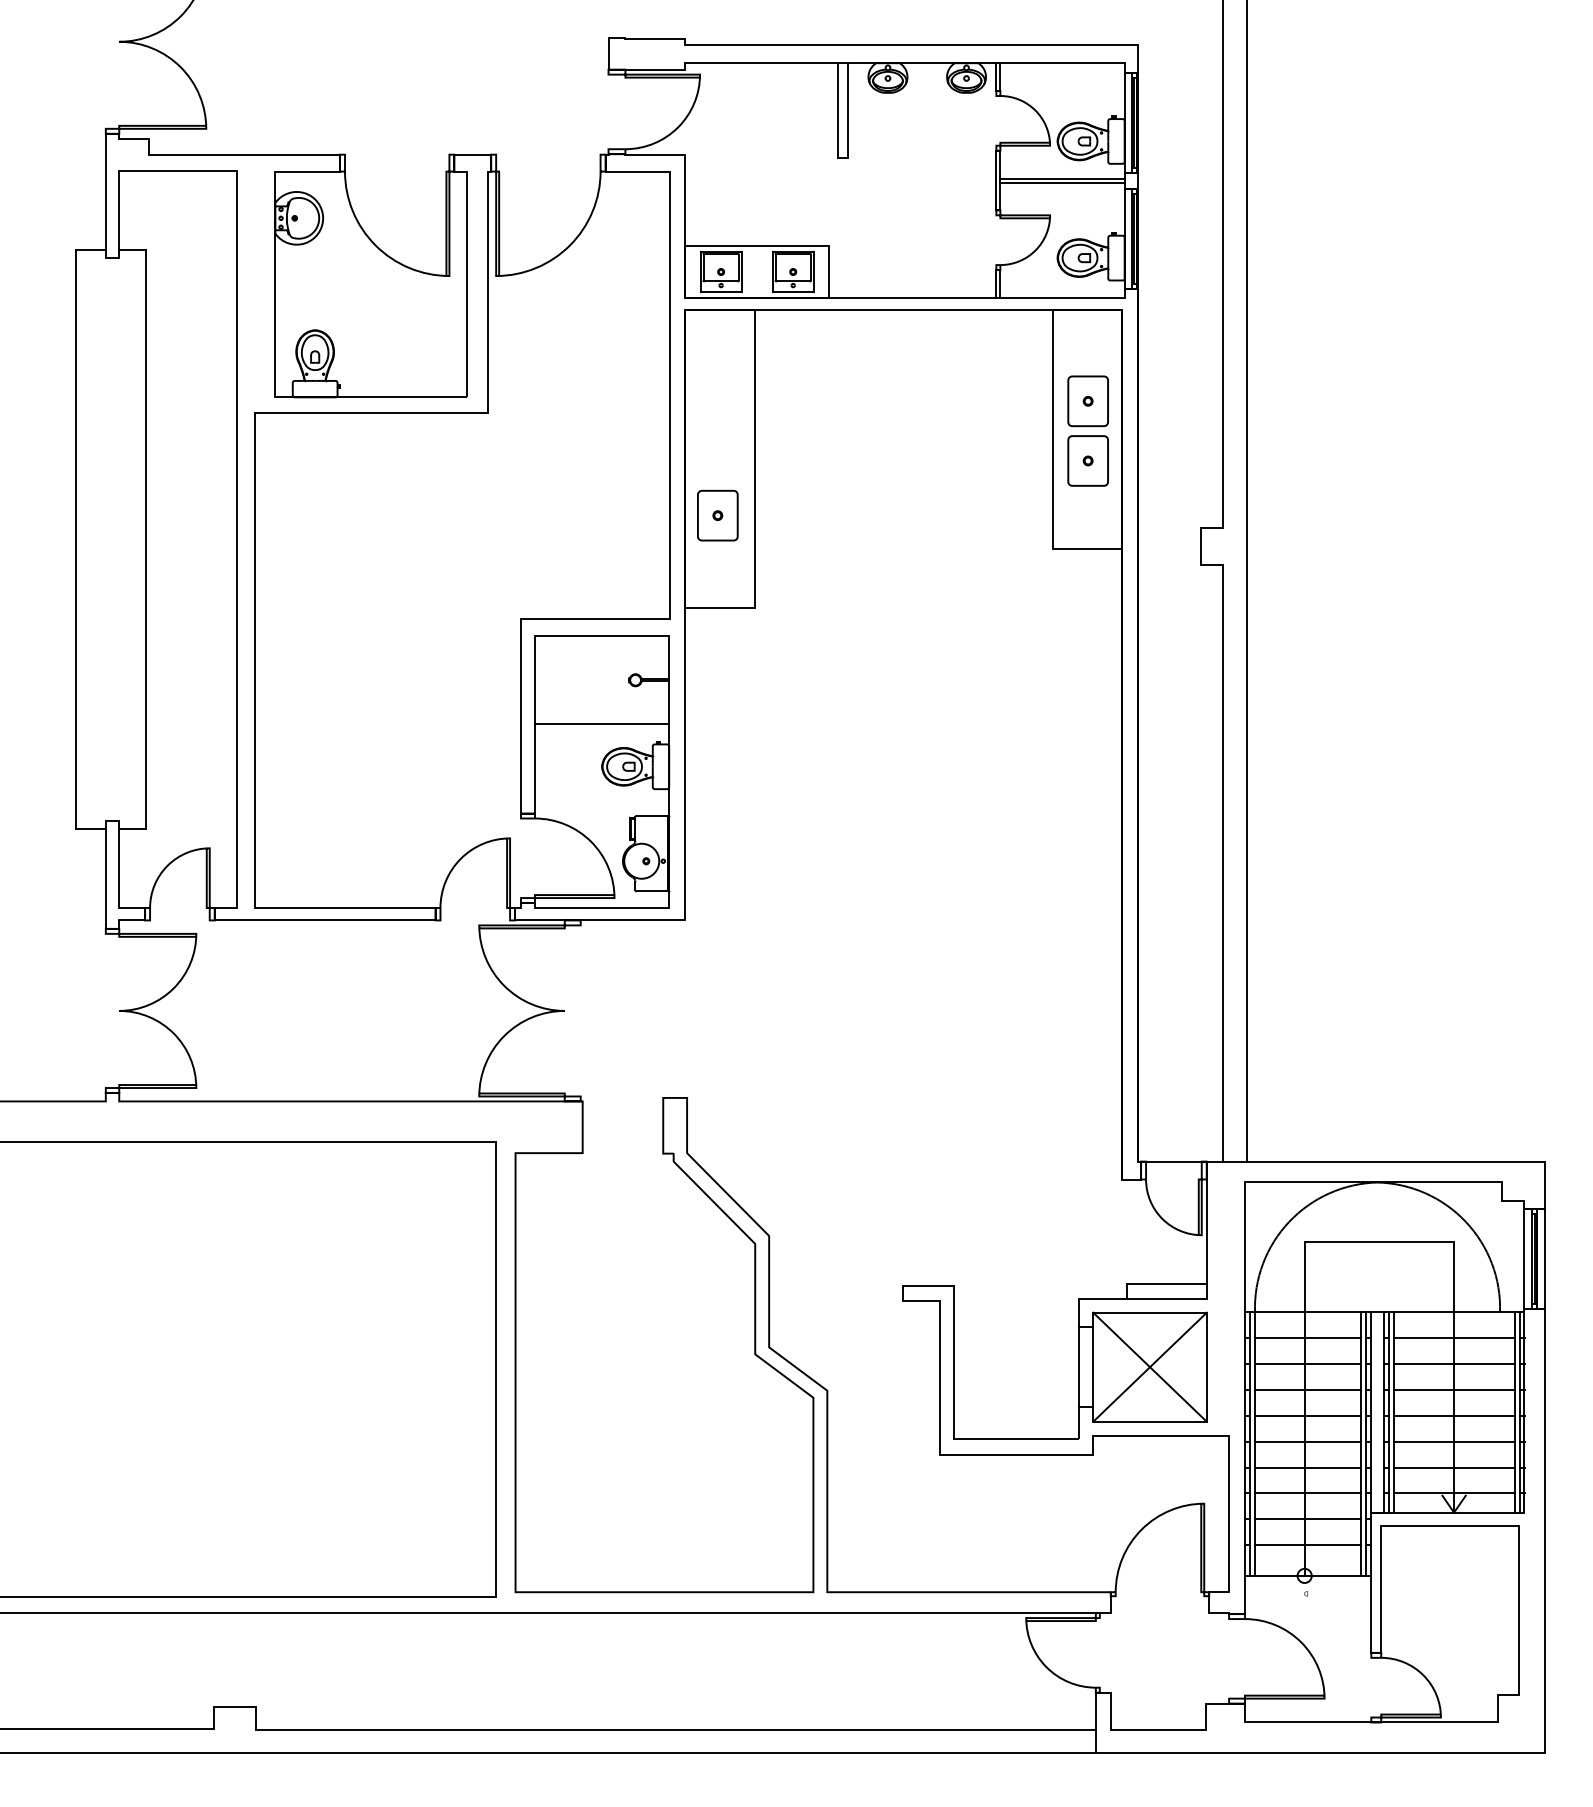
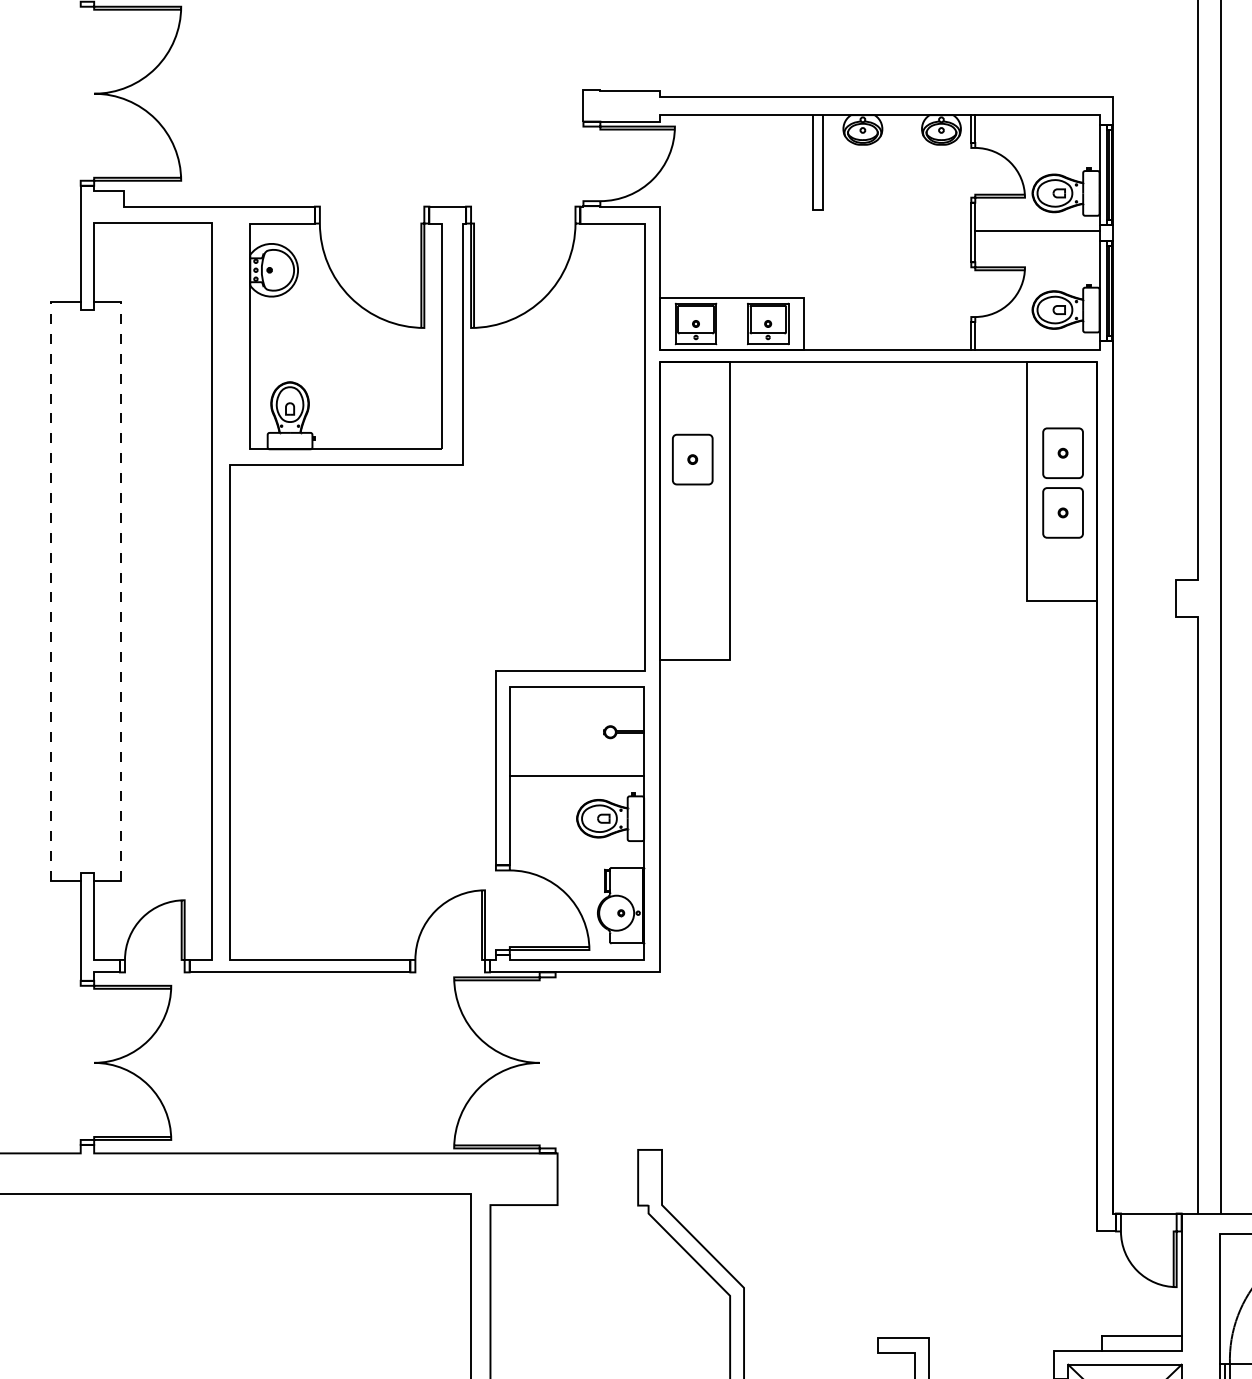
line: (1062, 182) -> (1037, 234), removed
part: (717, 515) -> (692, 459), moved
line: (75, 539) -> (50, 591), solid -> dashed
line: (145, 539) -> (120, 591), solid -> dashed

